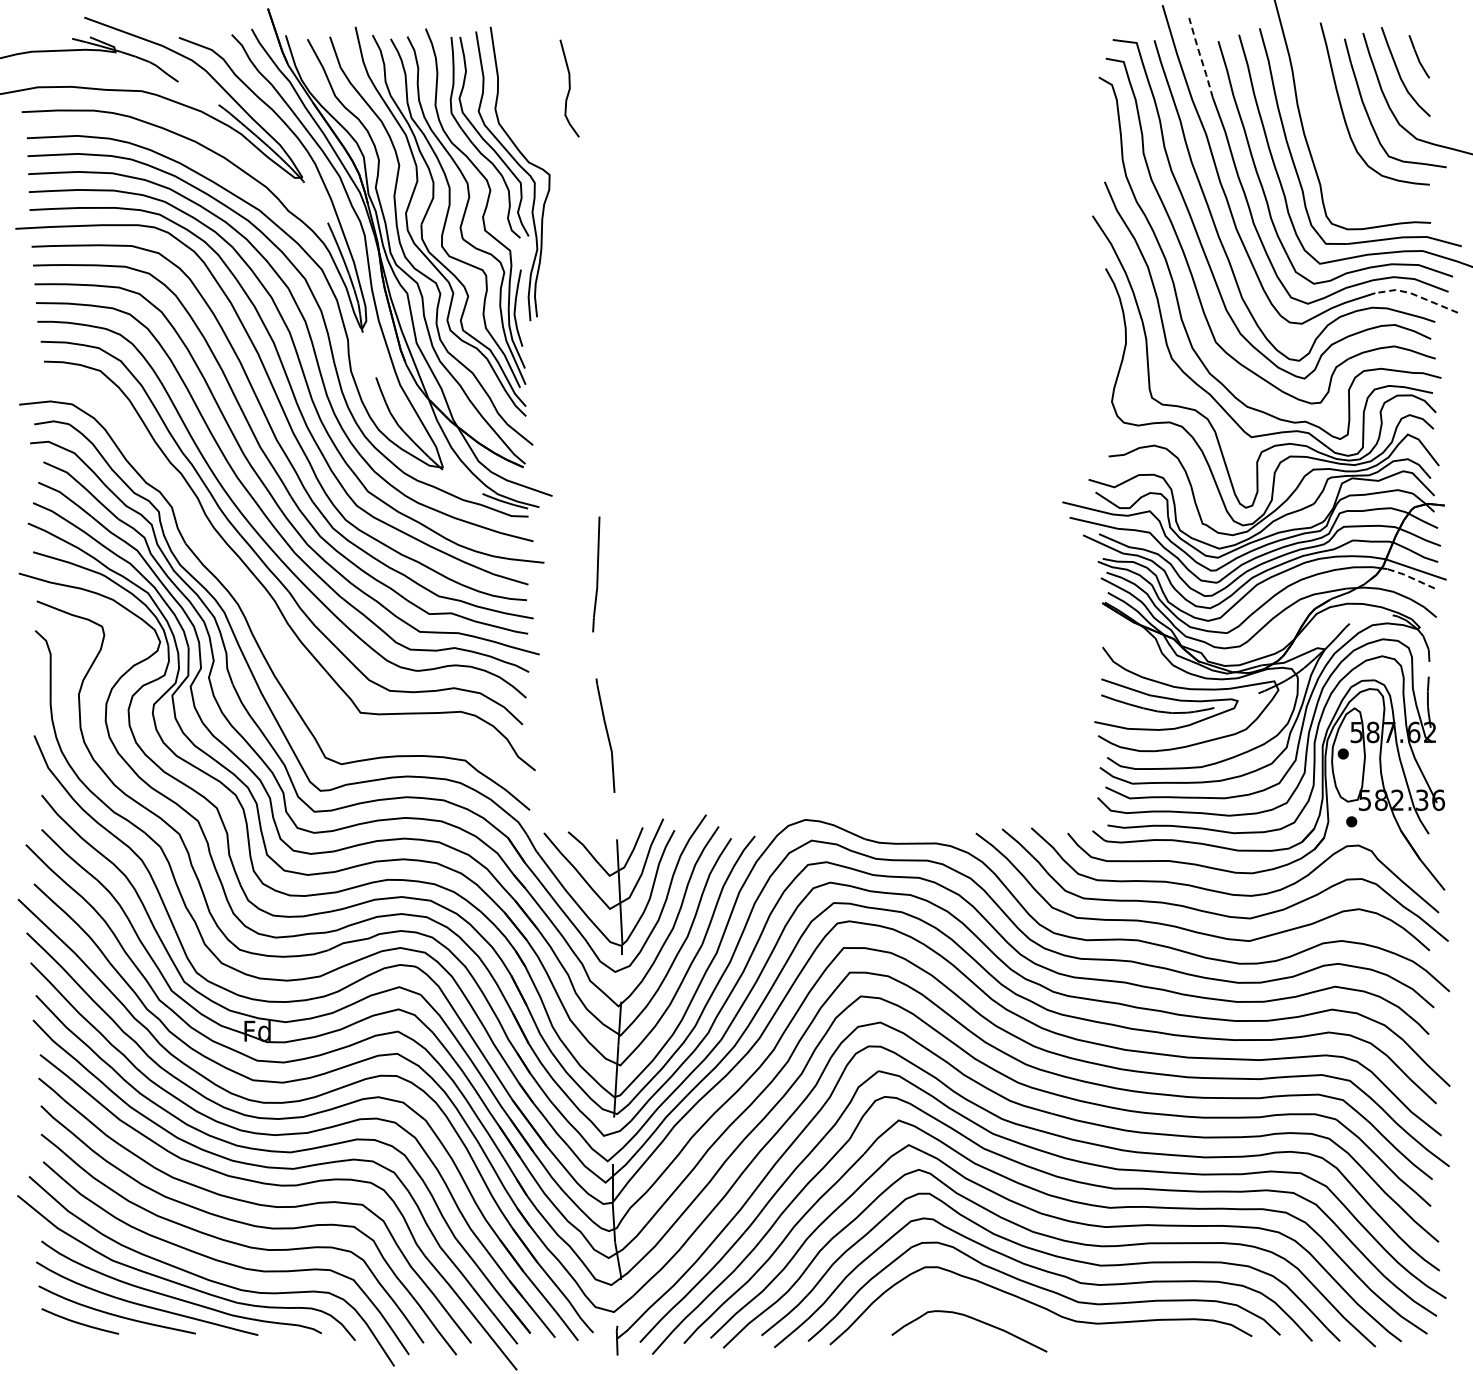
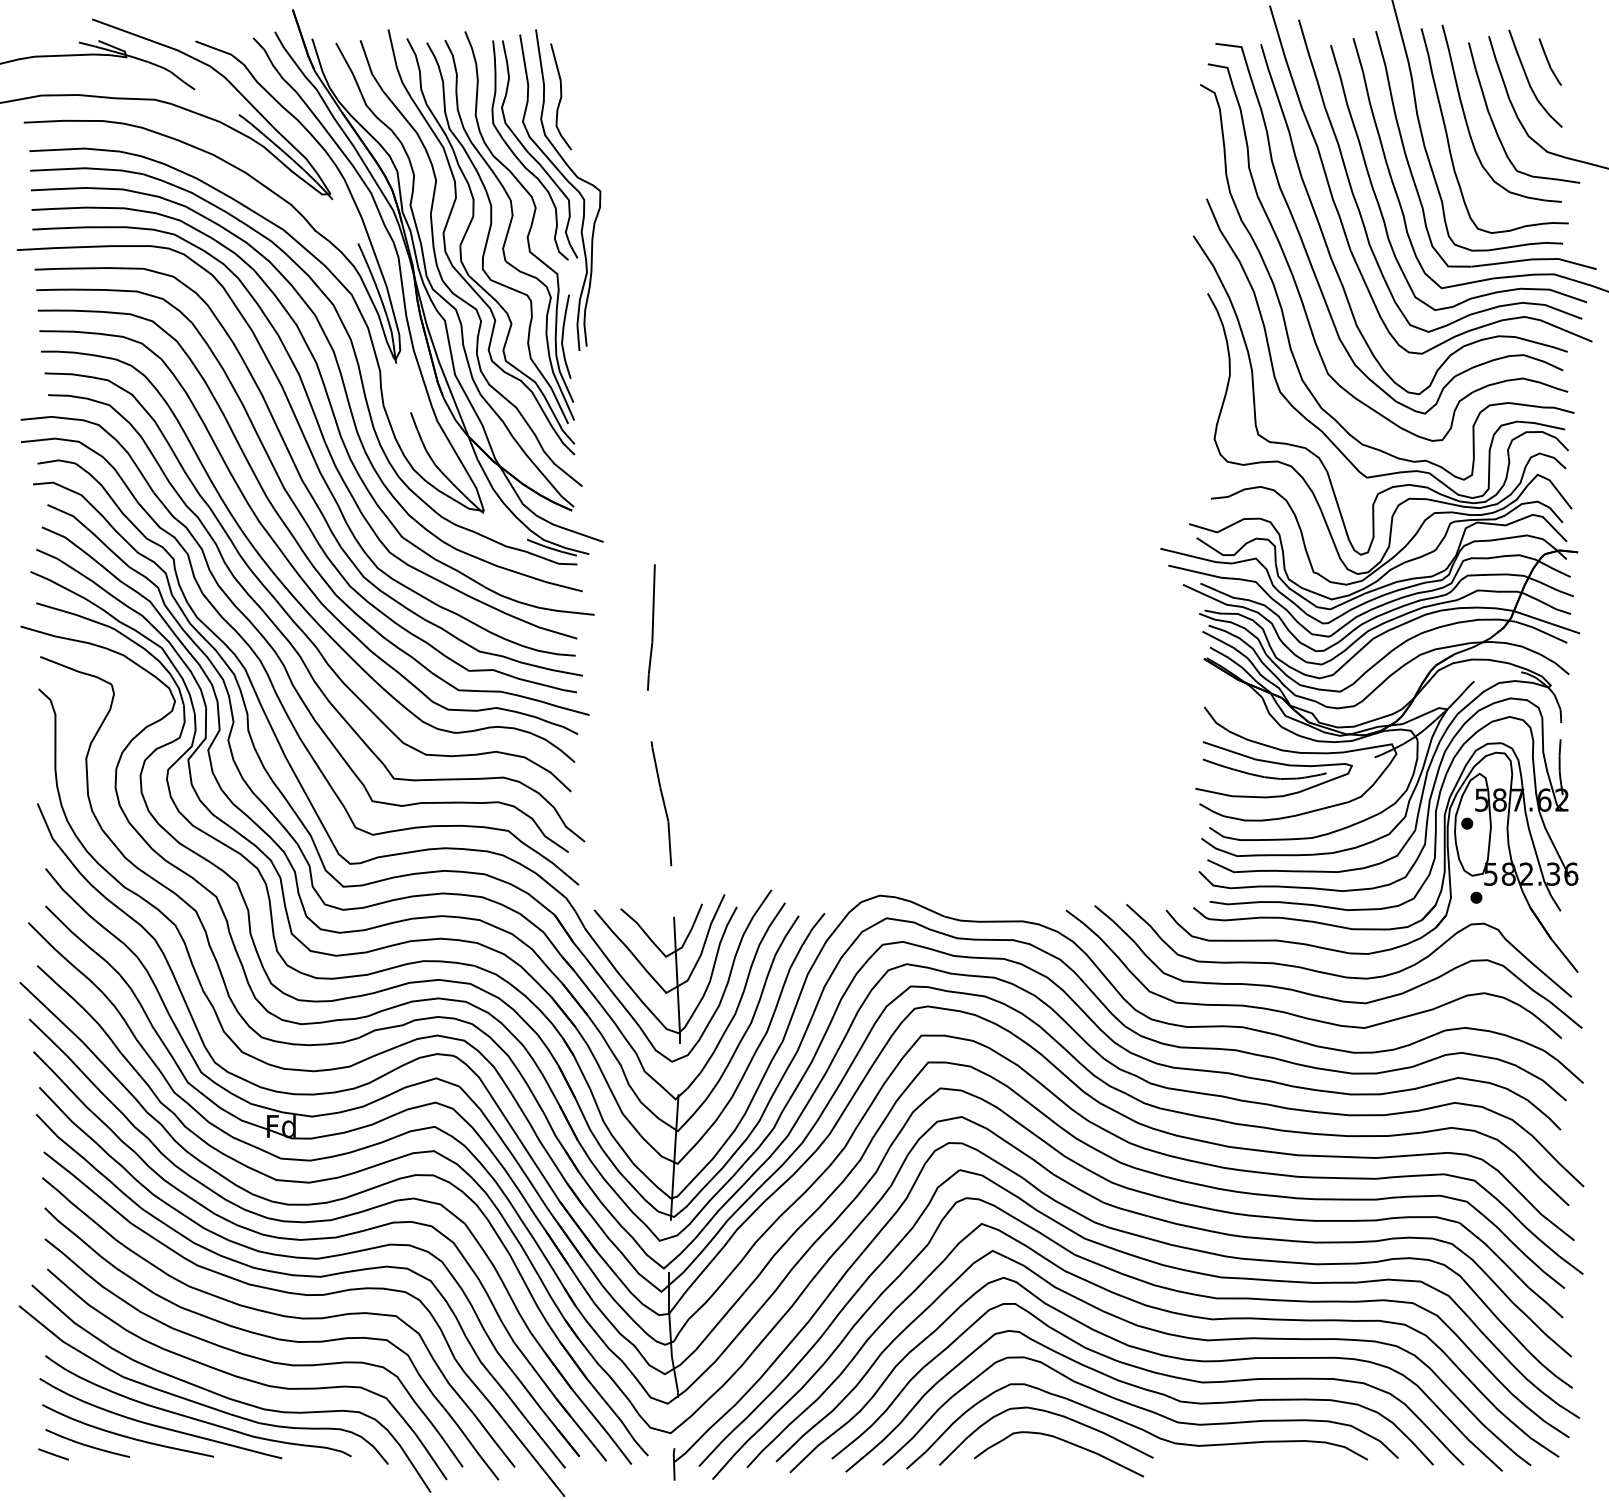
line: (1200, 57) -> (1311, 62), dashed -> solid
curve: (569, 88) -> (560, 96), moved
curve: (1326, 126) -> (1448, 138), added
line: (1416, 295) -> (1547, 322), dashed -> solid
line: (1410, 577) -> (1540, 630), dashed -> solid
part: (252, 595) -> (275, 650), added
curve: (962, 1294) -> (1051, 1414), added
line: (48, 1331) -> (53, 1454), added

